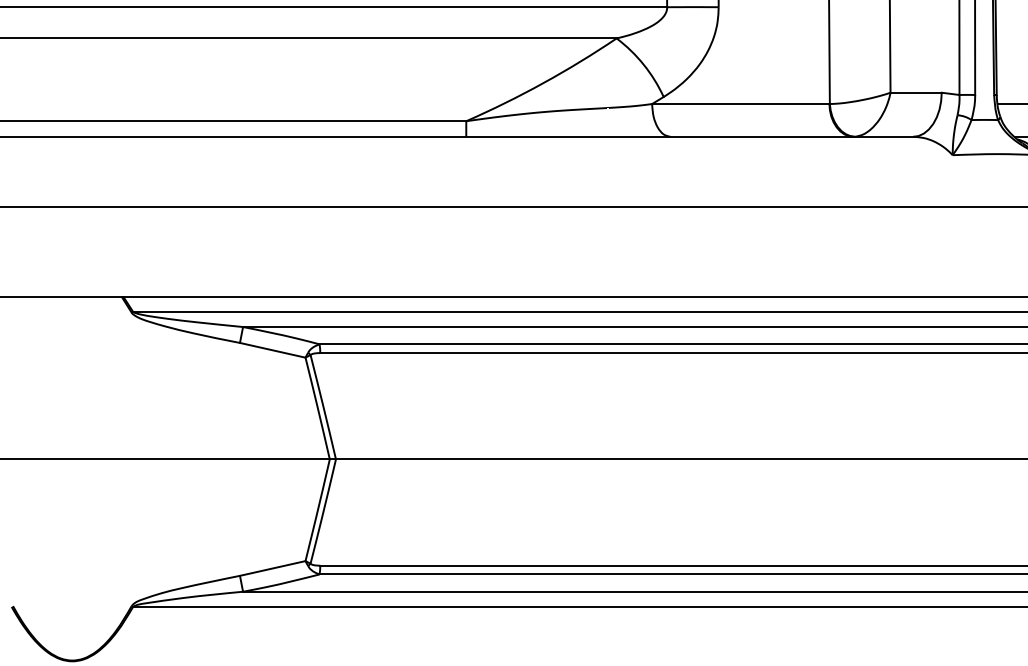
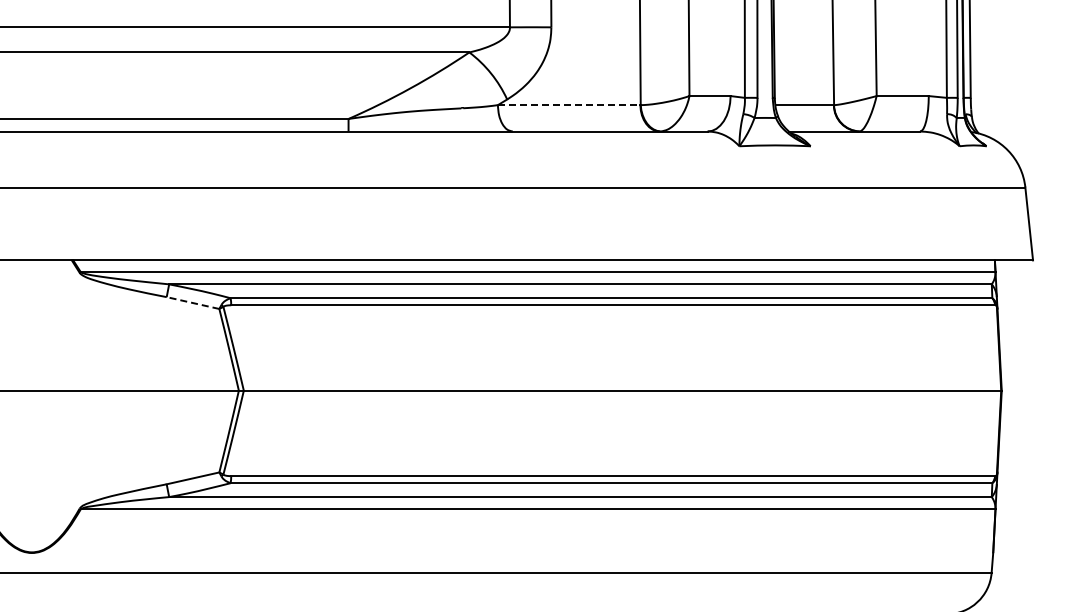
line: (741, 104) -> (569, 105), solid -> dashed
line: (273, 350) -> (193, 303), solid -> dashed

